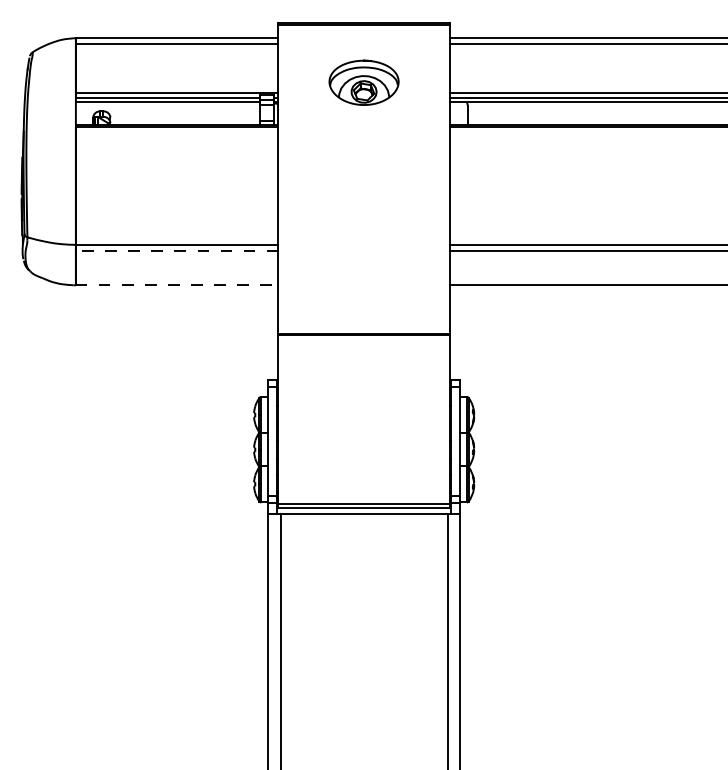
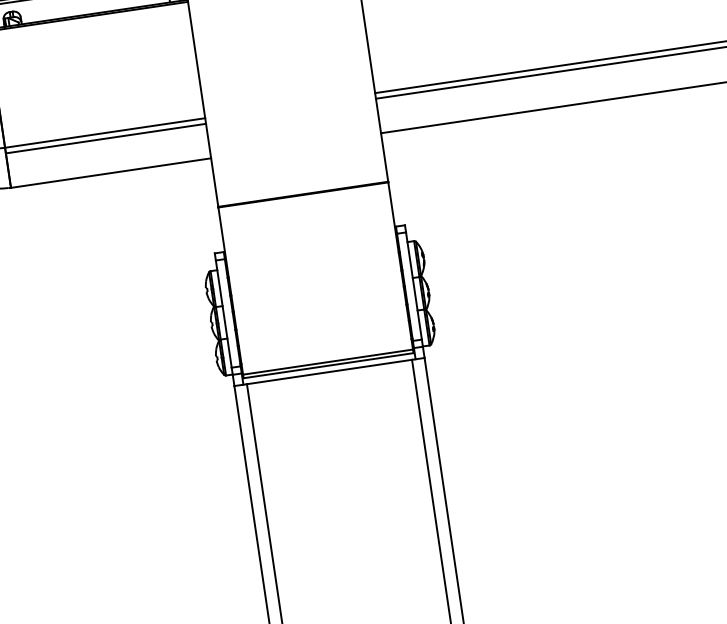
line: (176, 250) -> (105, 138), dashed -> solid
line: (177, 285) -> (111, 173), dashed -> solid

